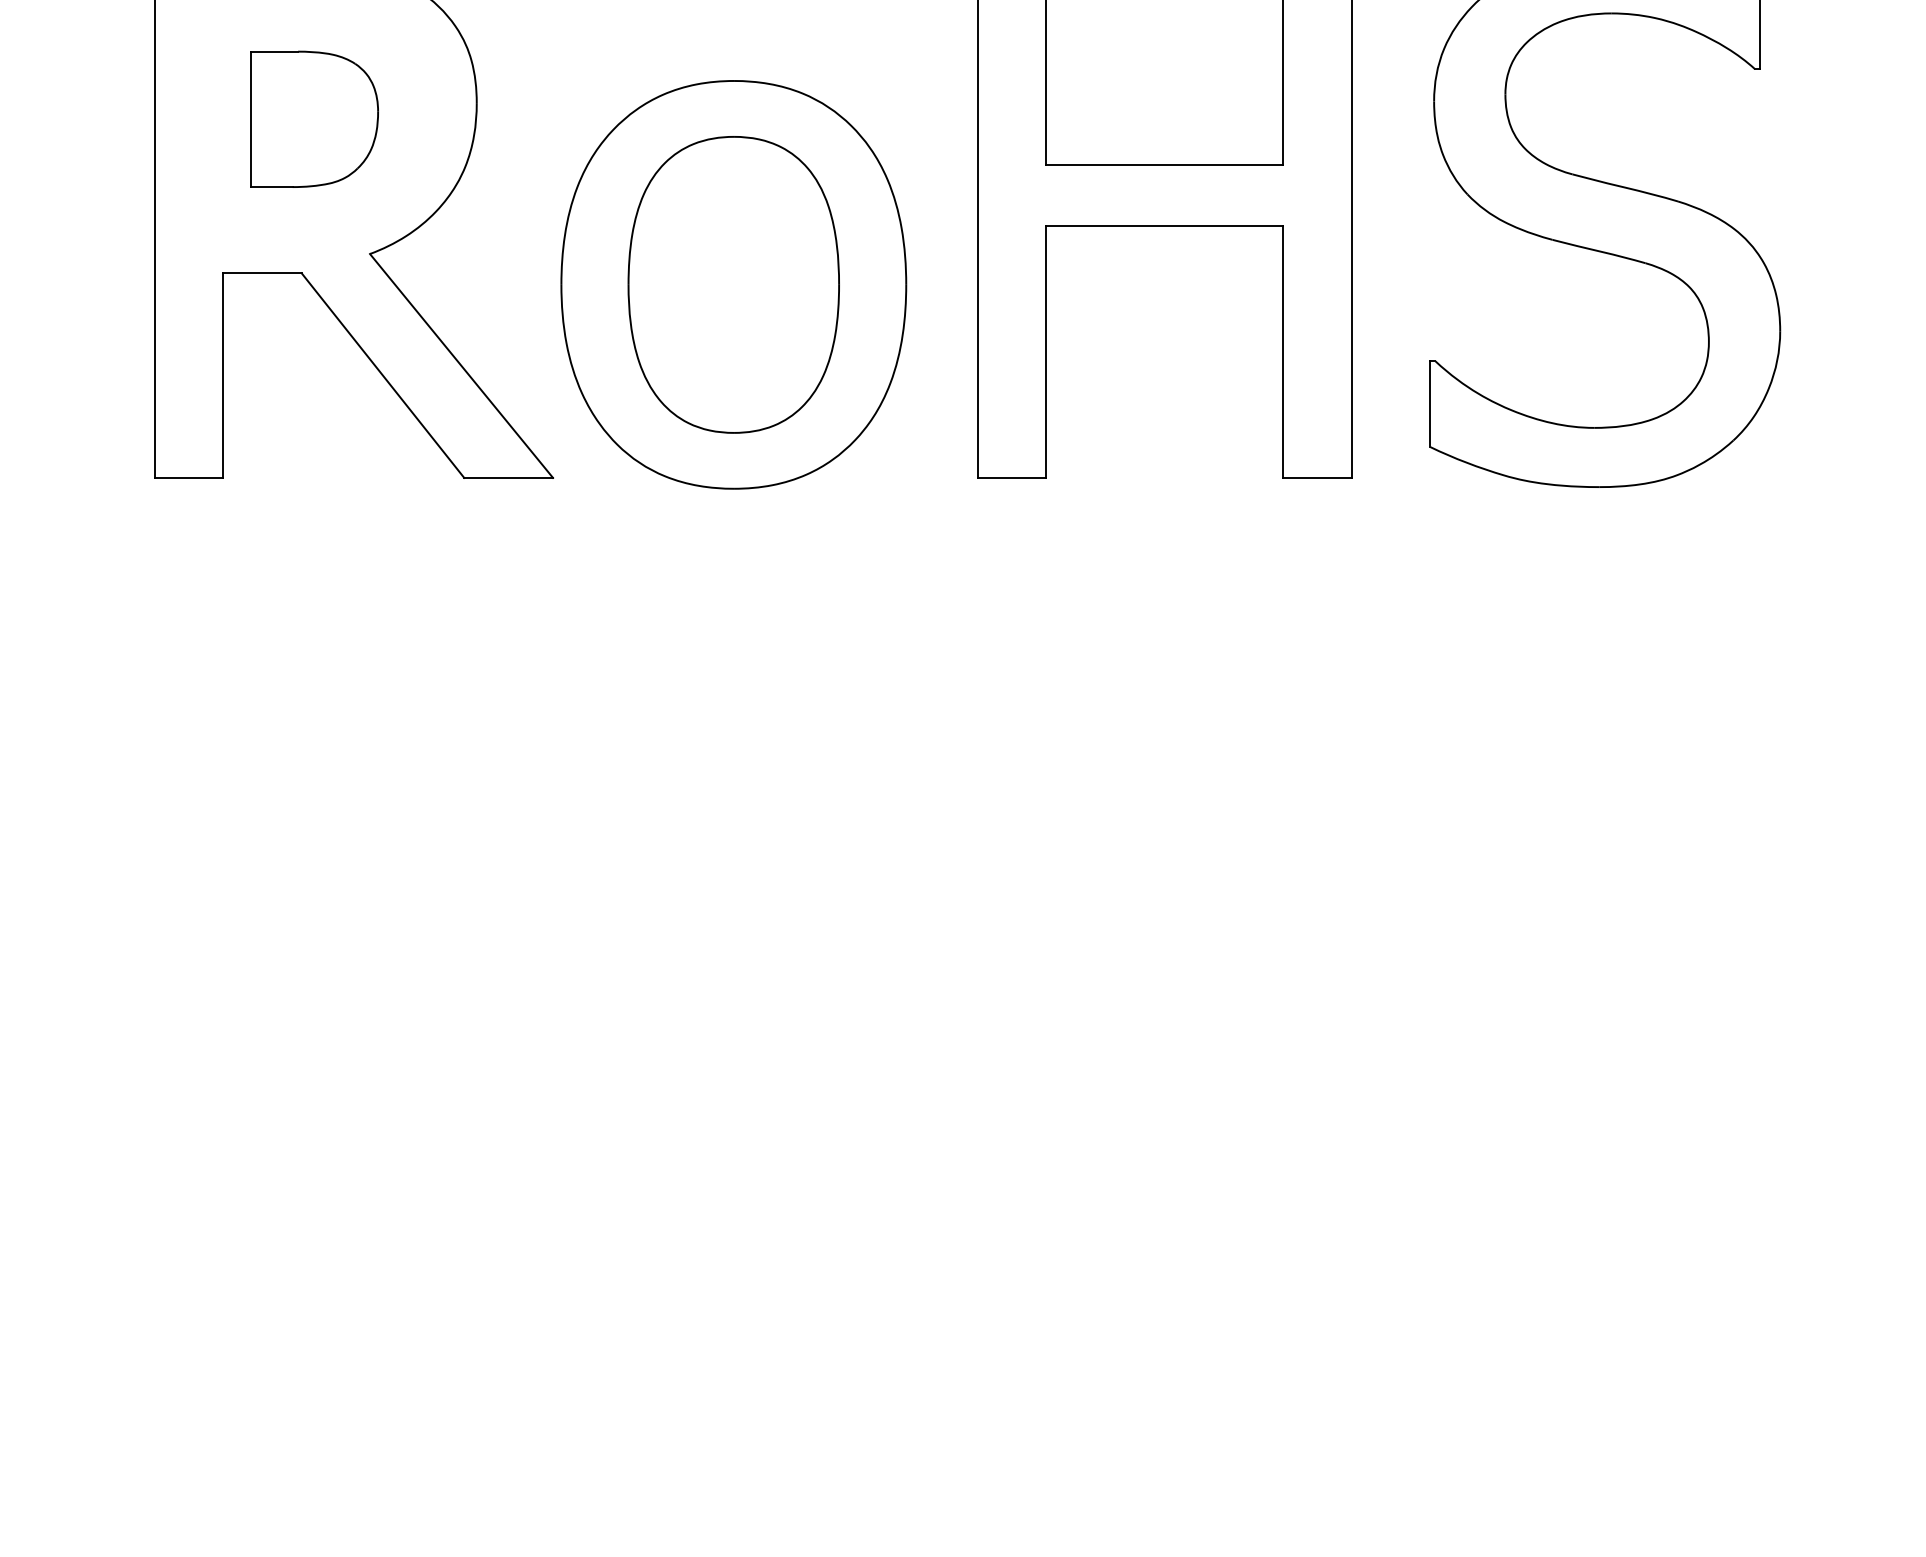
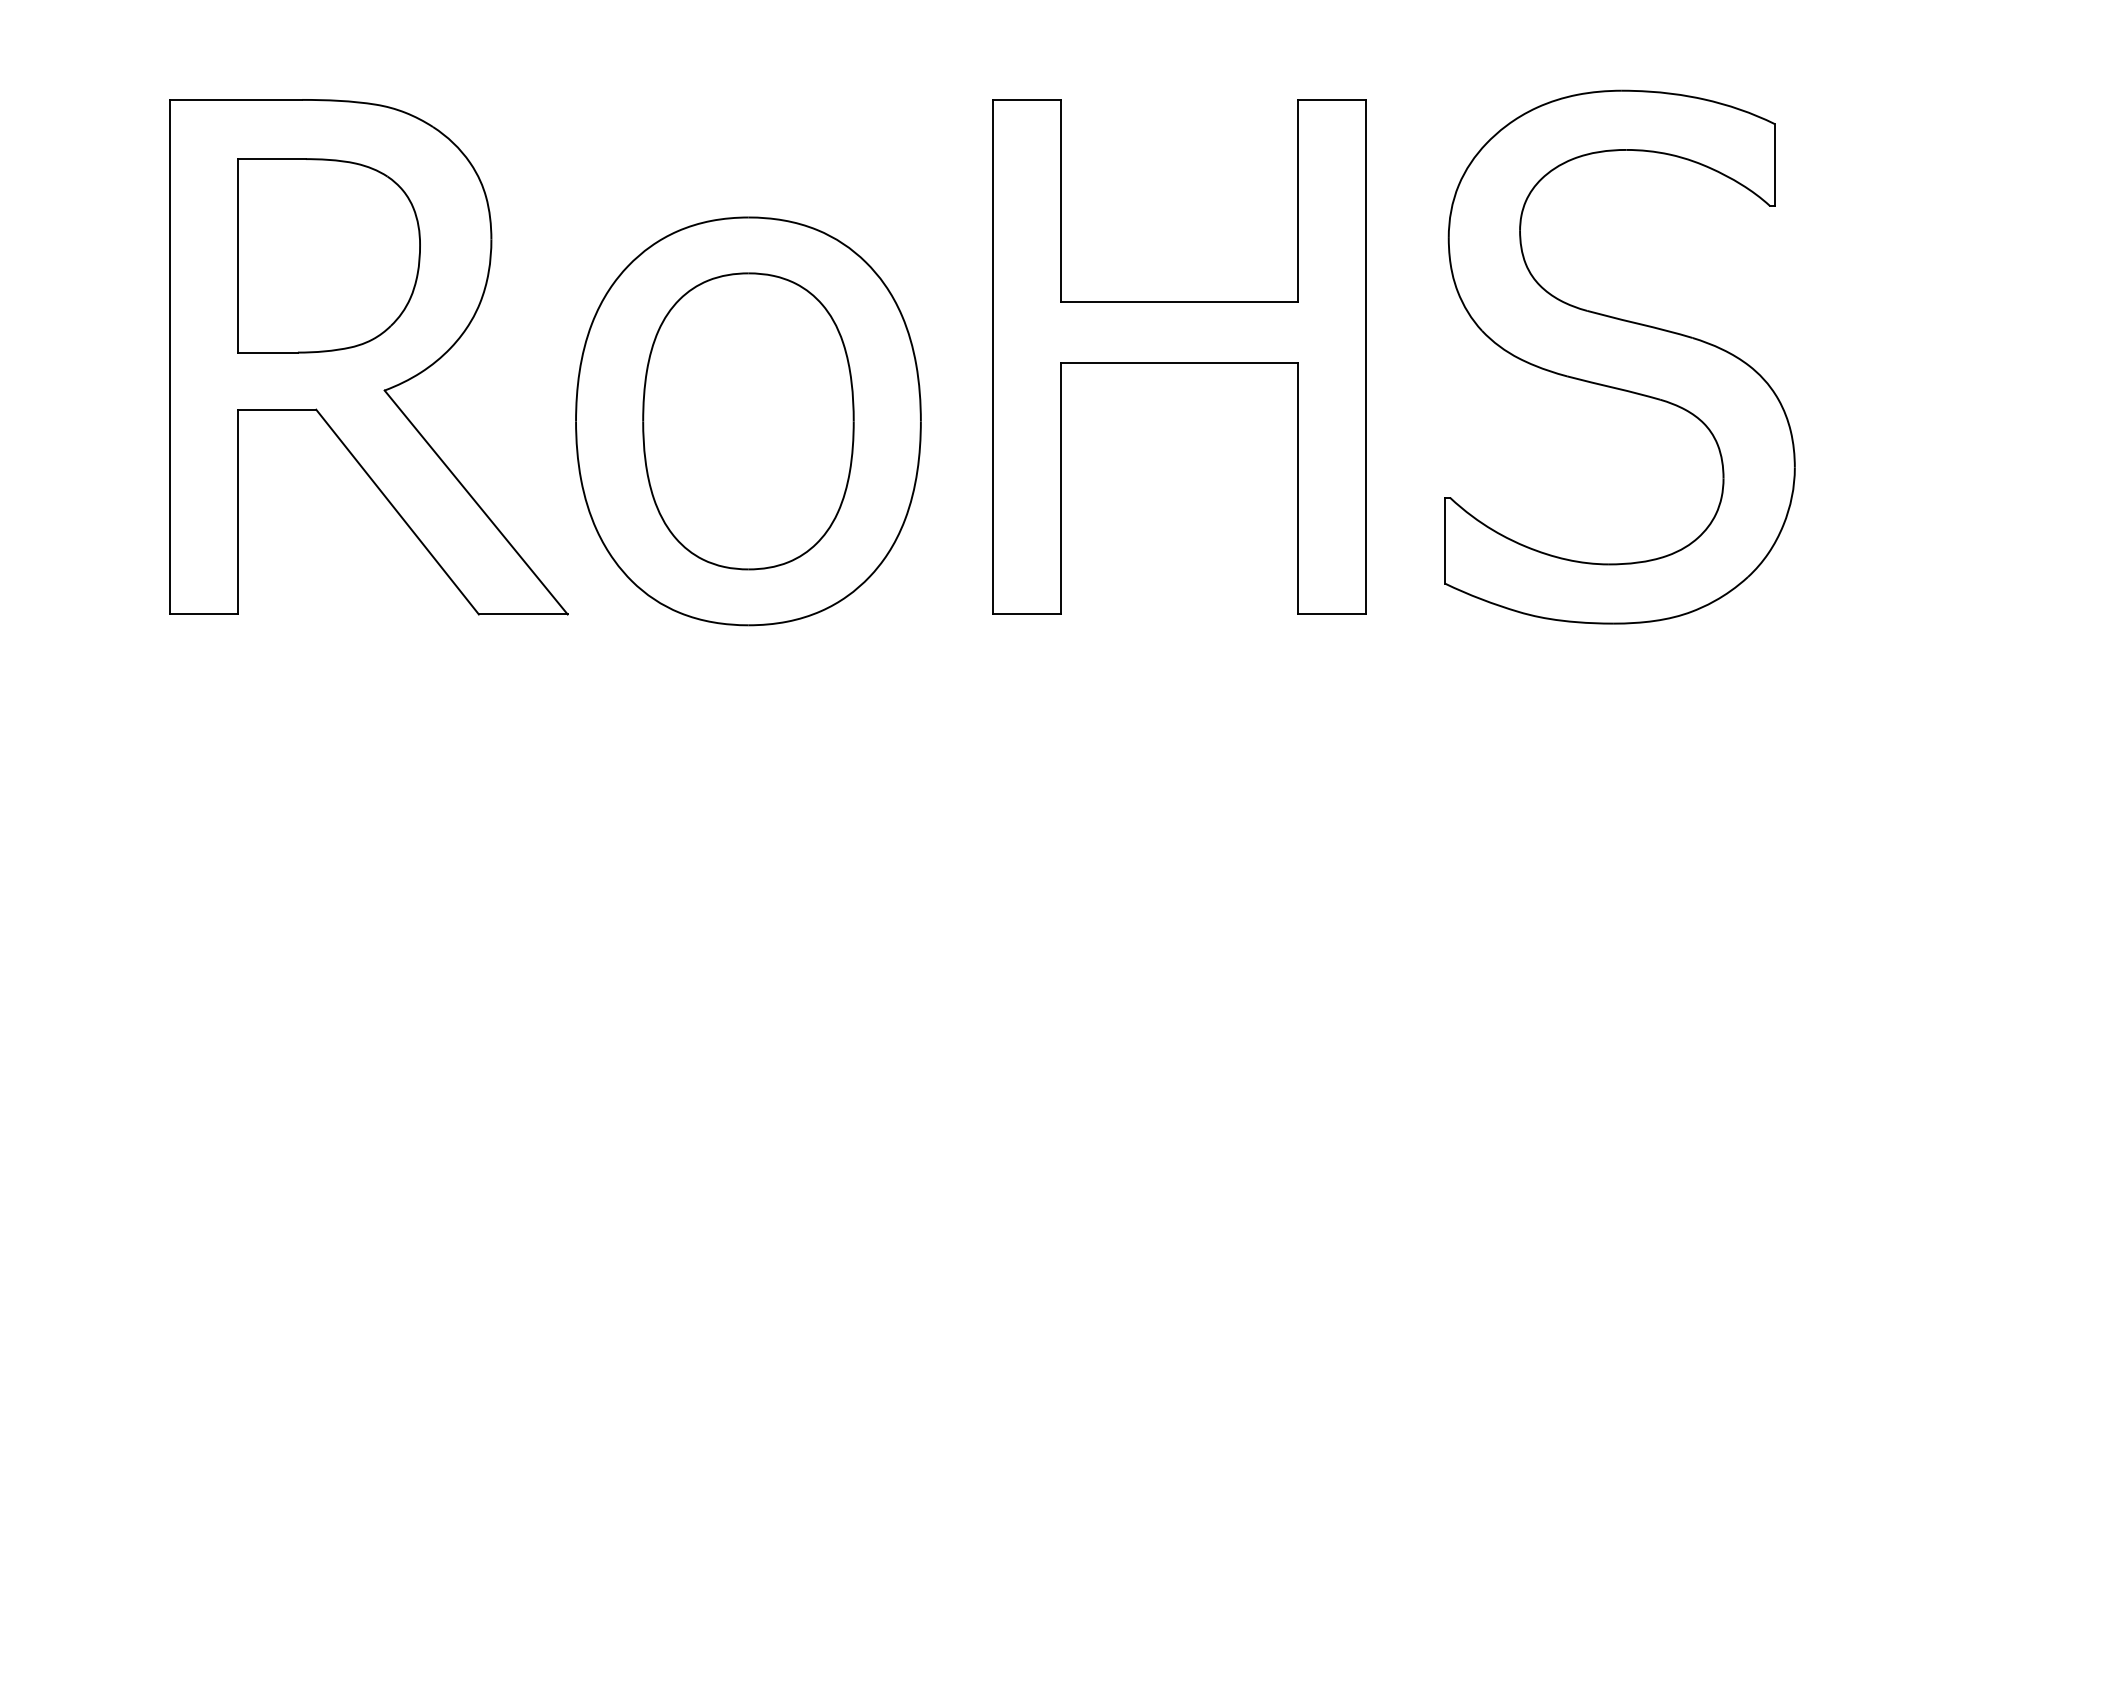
part: (313, 118) -> (328, 255), size x1.43

